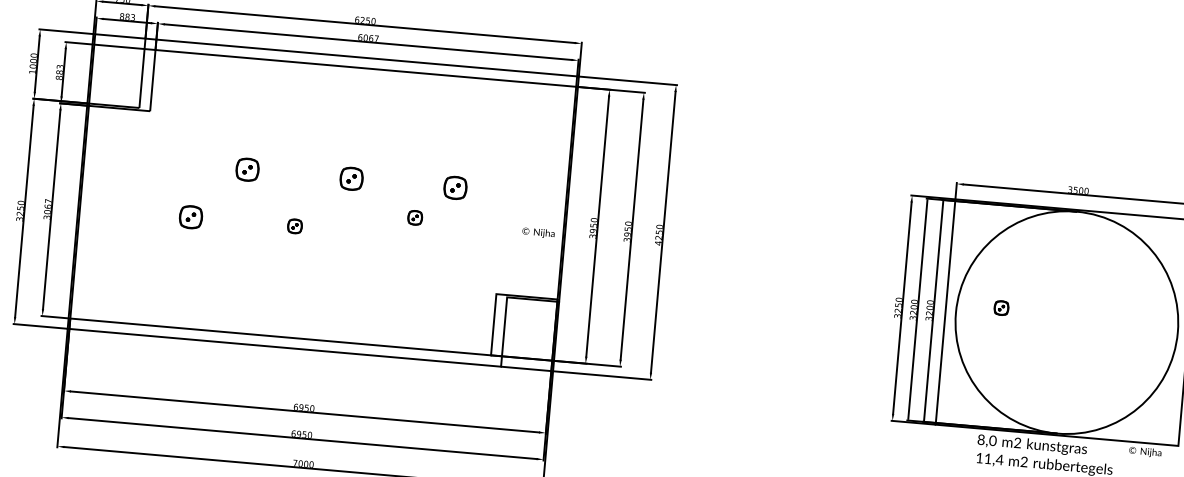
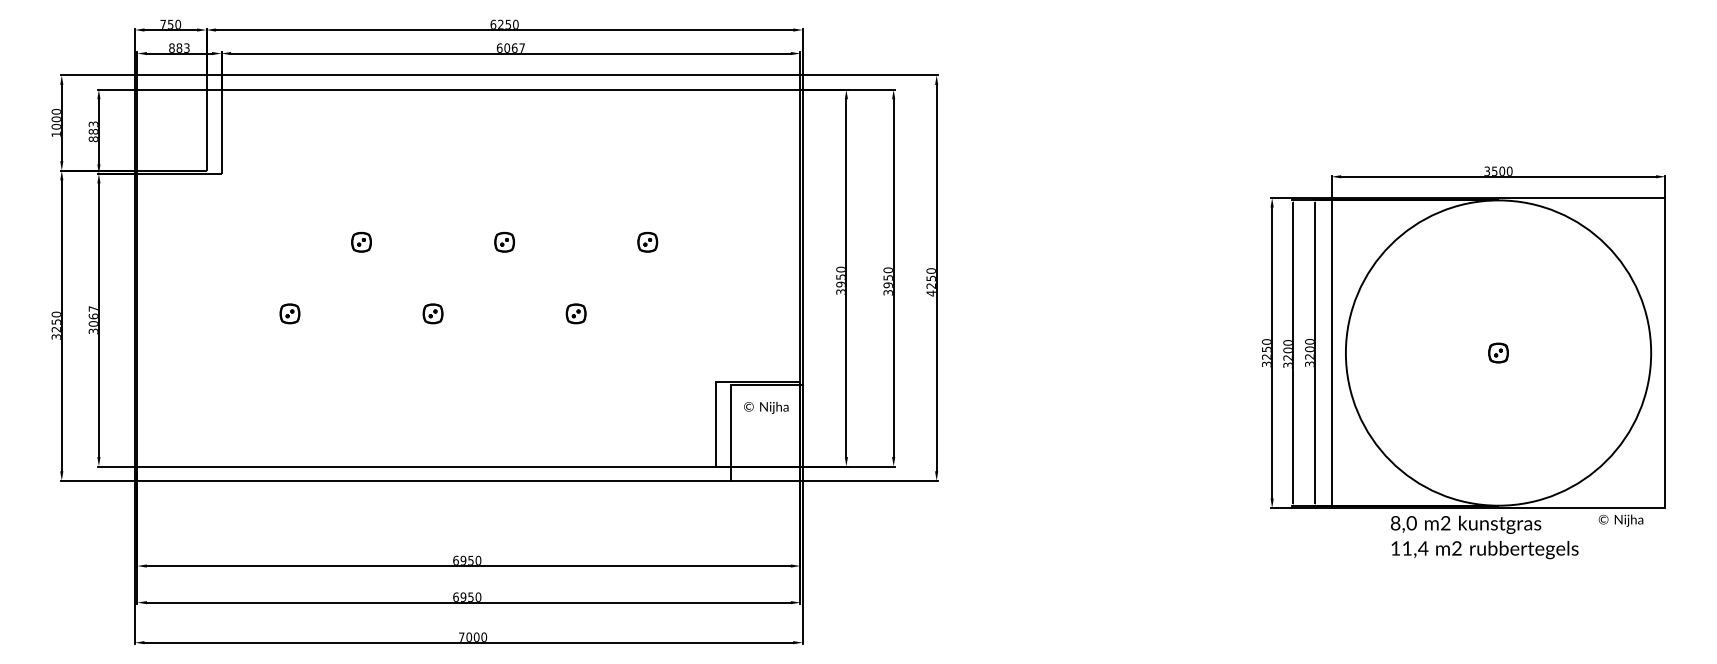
part: (247, 169) -> (361, 242), size x0.62
part: (351, 179) -> (504, 242), size x0.62
part: (455, 188) -> (647, 242), size x0.62
part: (190, 217) -> (289, 313), size x0.62
part: (414, 217) -> (575, 313), moved
text: (538, 232) -> (766, 407), moved
part: (1001, 307) -> (1498, 352), moved

